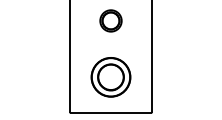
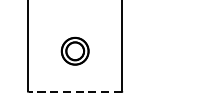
part: (110, 77) -> (74, 51), size x0.6
line: (110, 112) -> (74, 91), solid -> dashed

